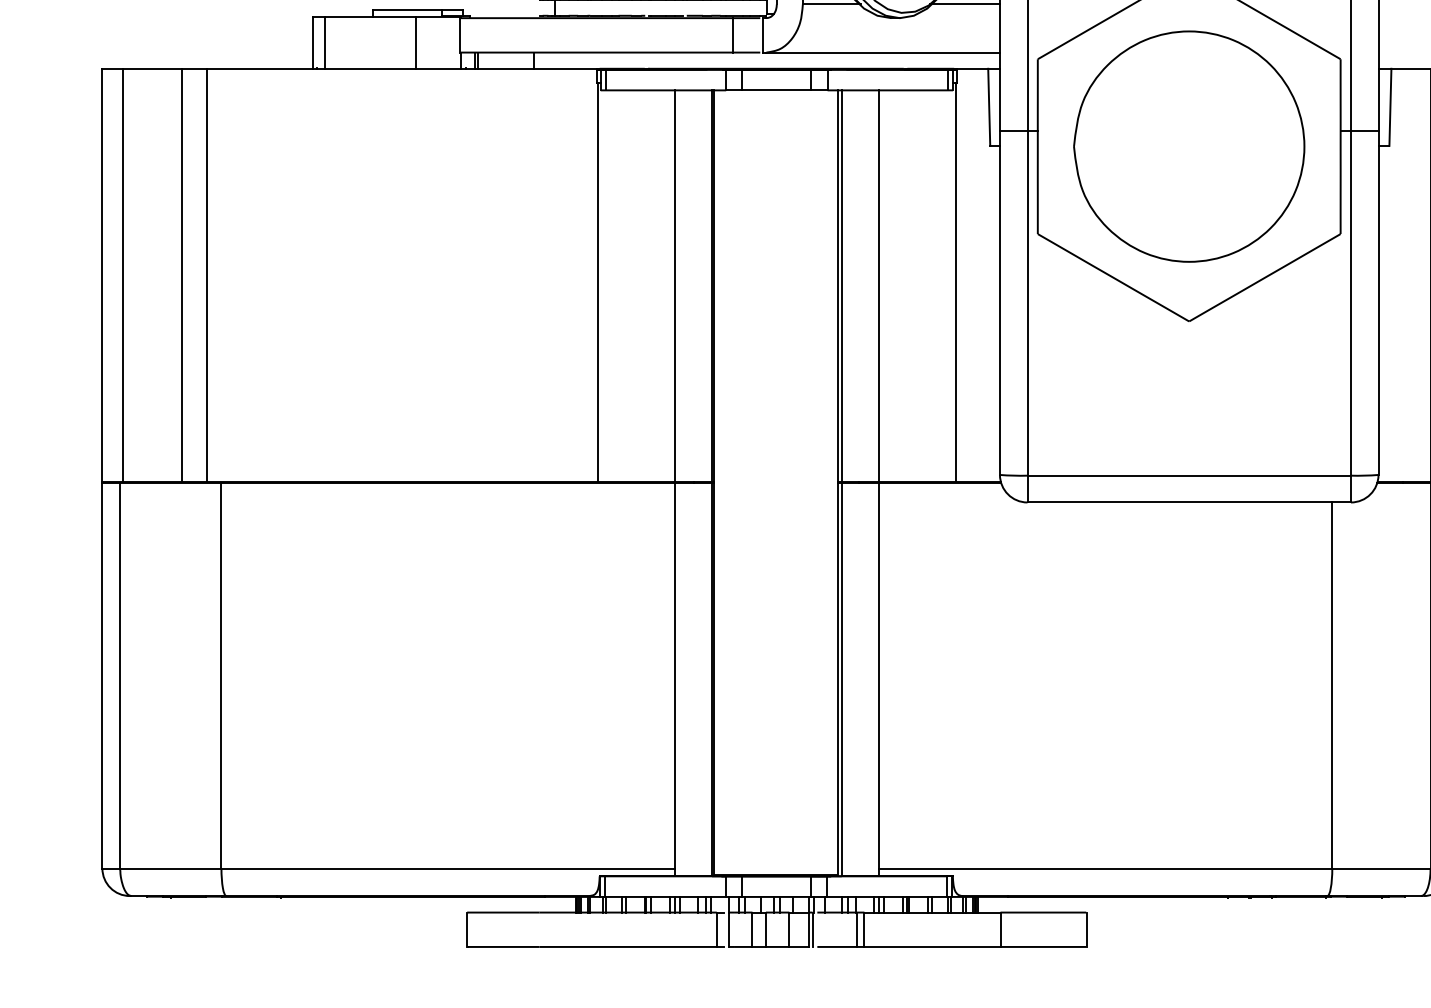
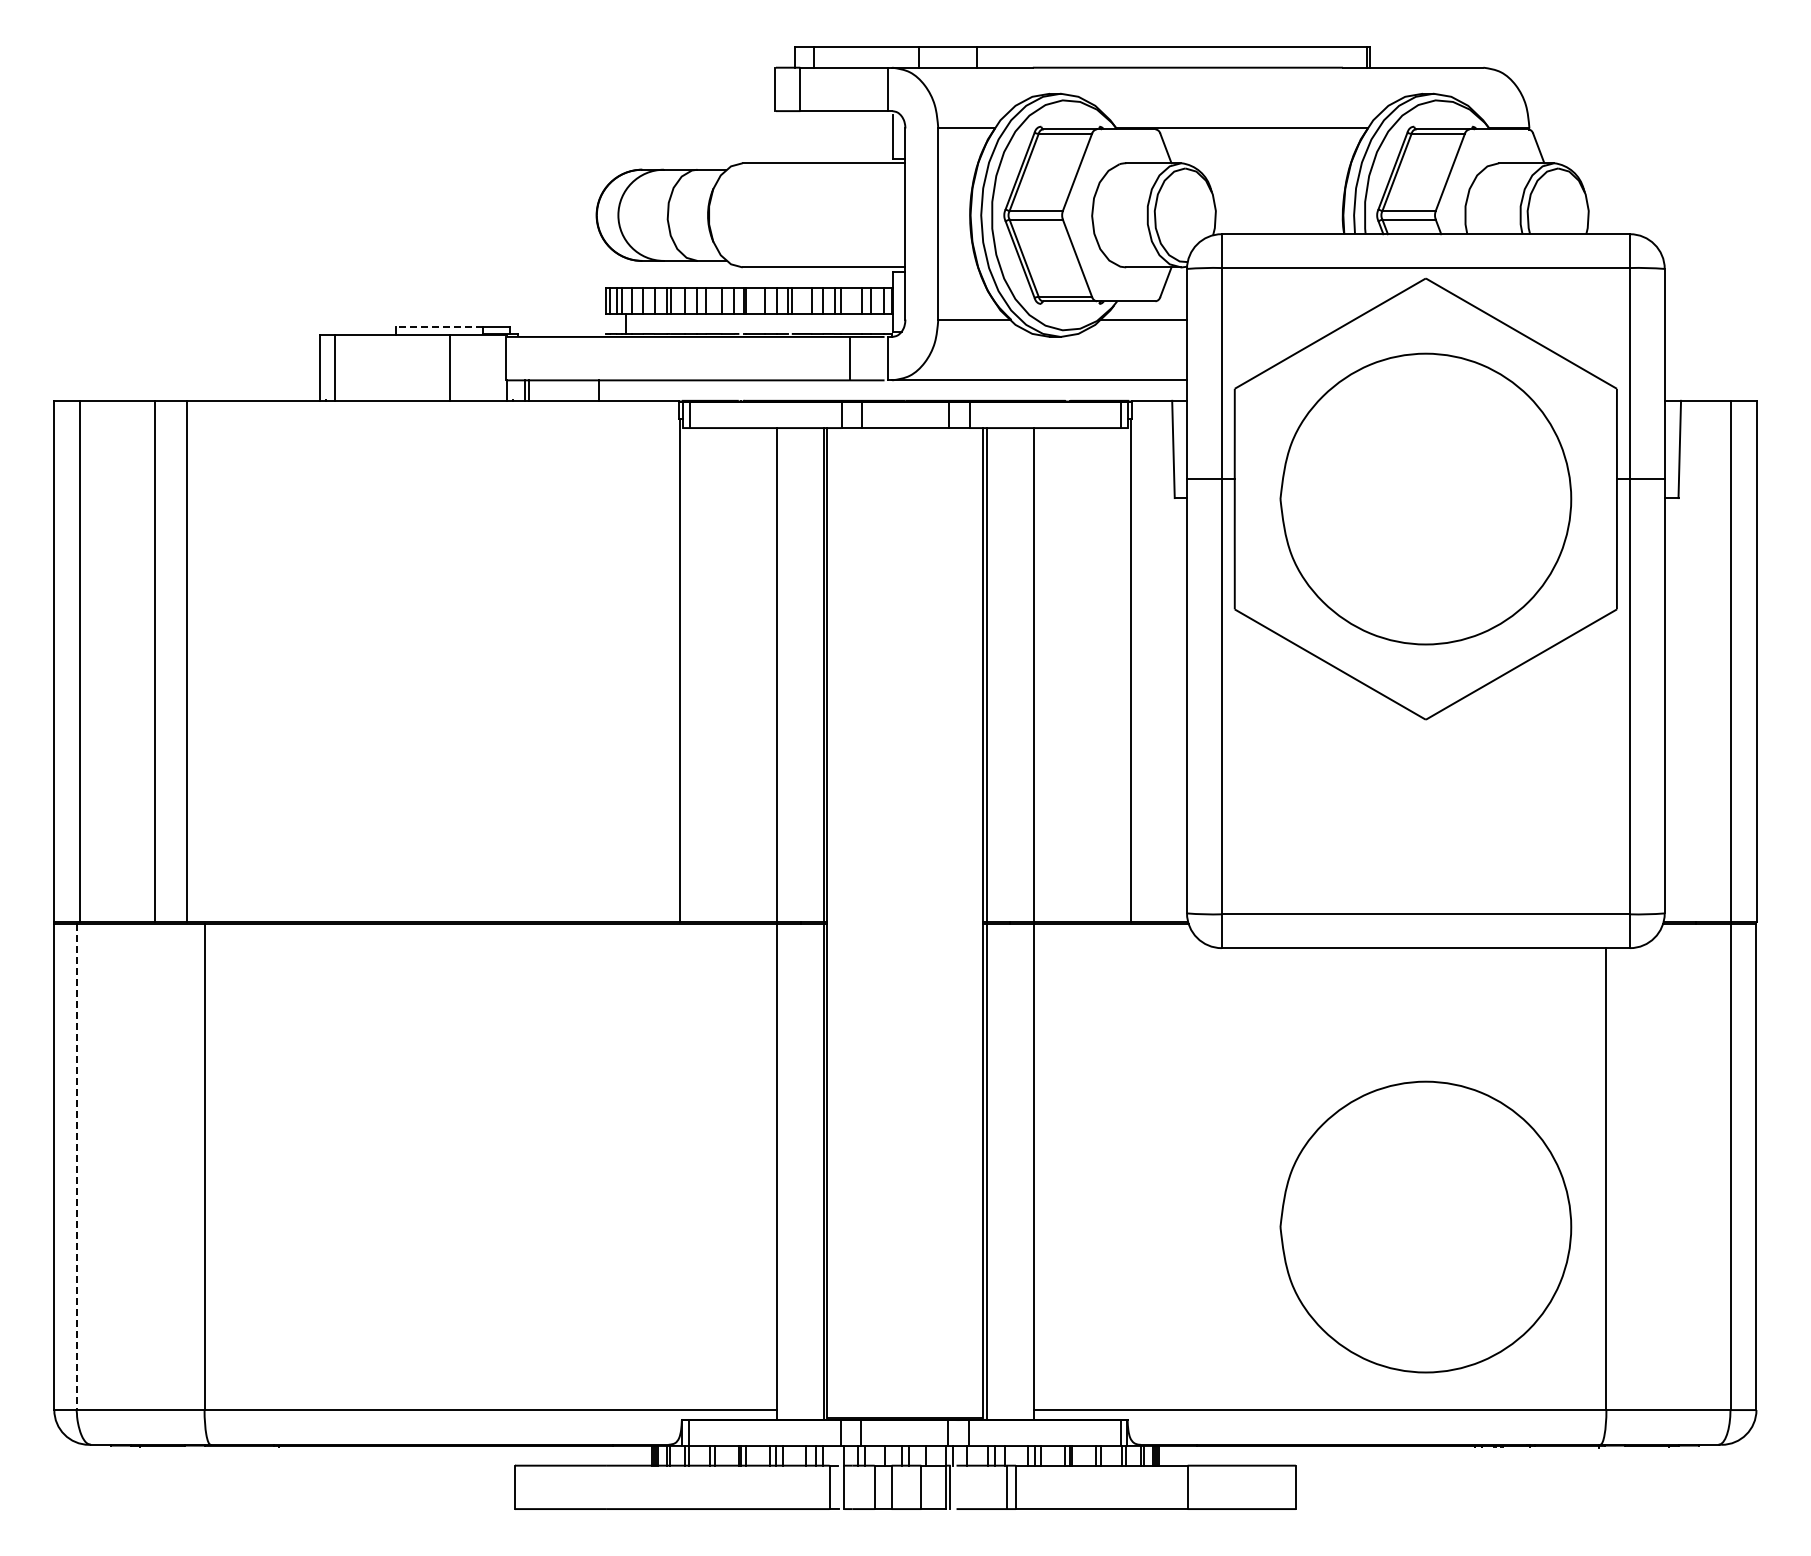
line: (407, 9) -> (439, 326), solid -> dashed
line: (119, 676) -> (76, 1167), solid -> dashed
part: (1188, 723) -> (1425, 1226), added

